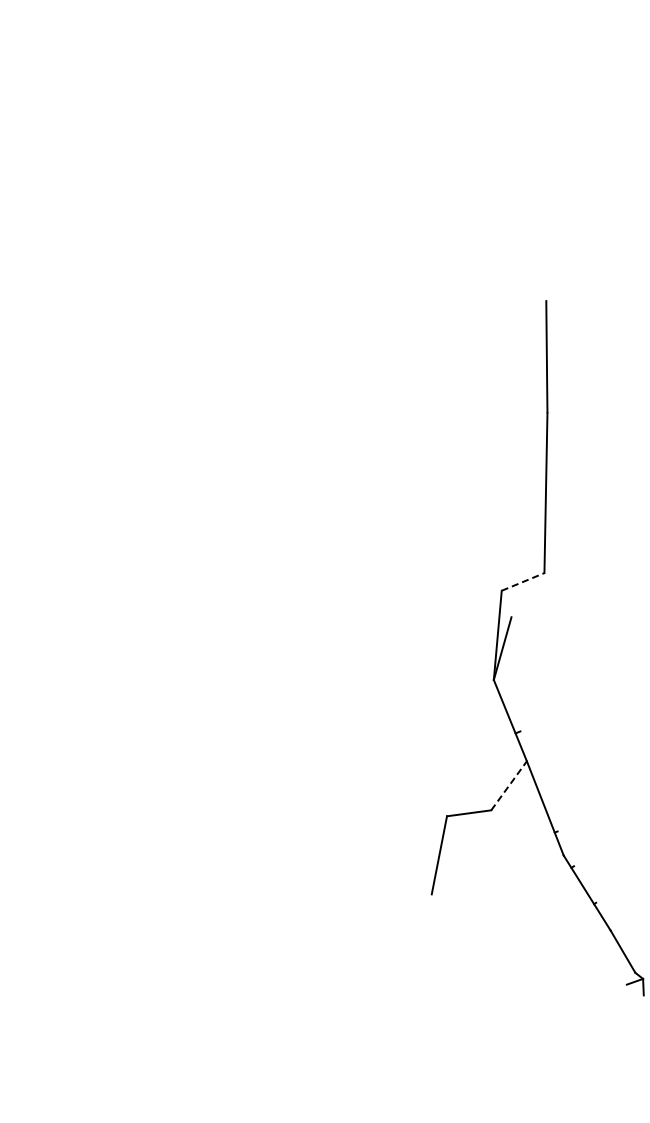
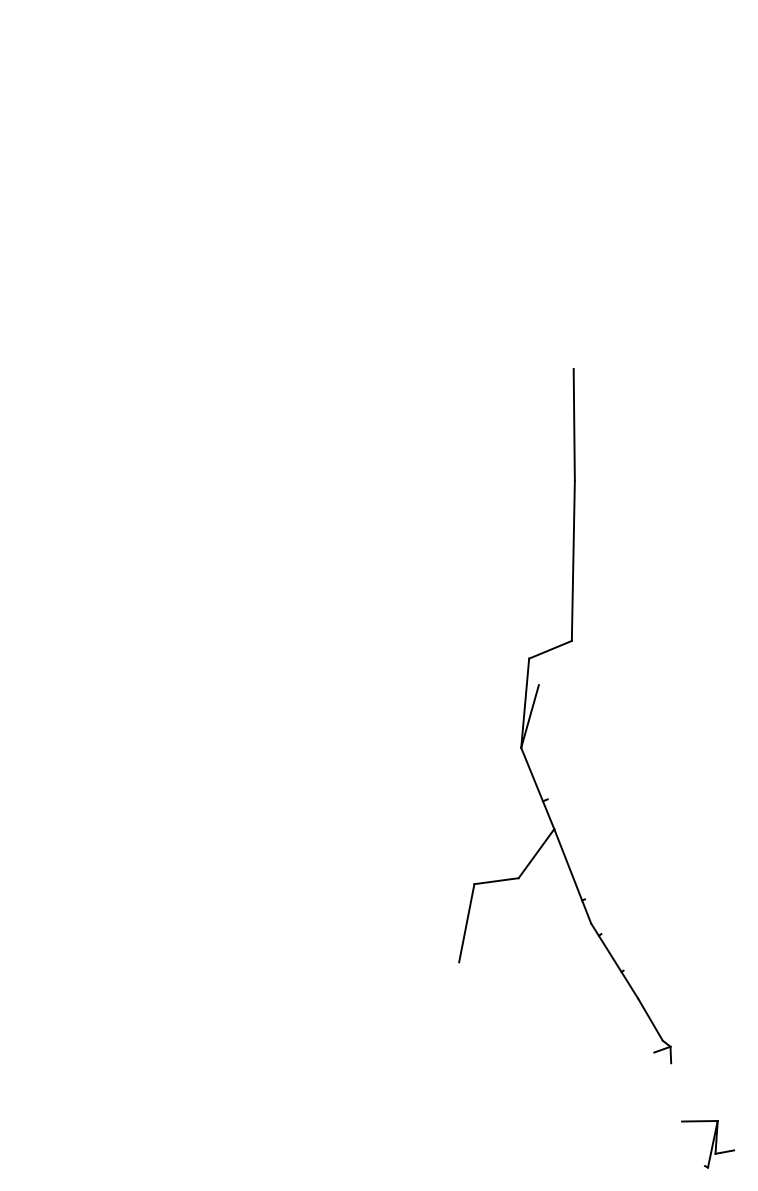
line: (523, 581) -> (550, 649), dashed -> solid
line: (509, 785) -> (536, 853), dashed -> solid

